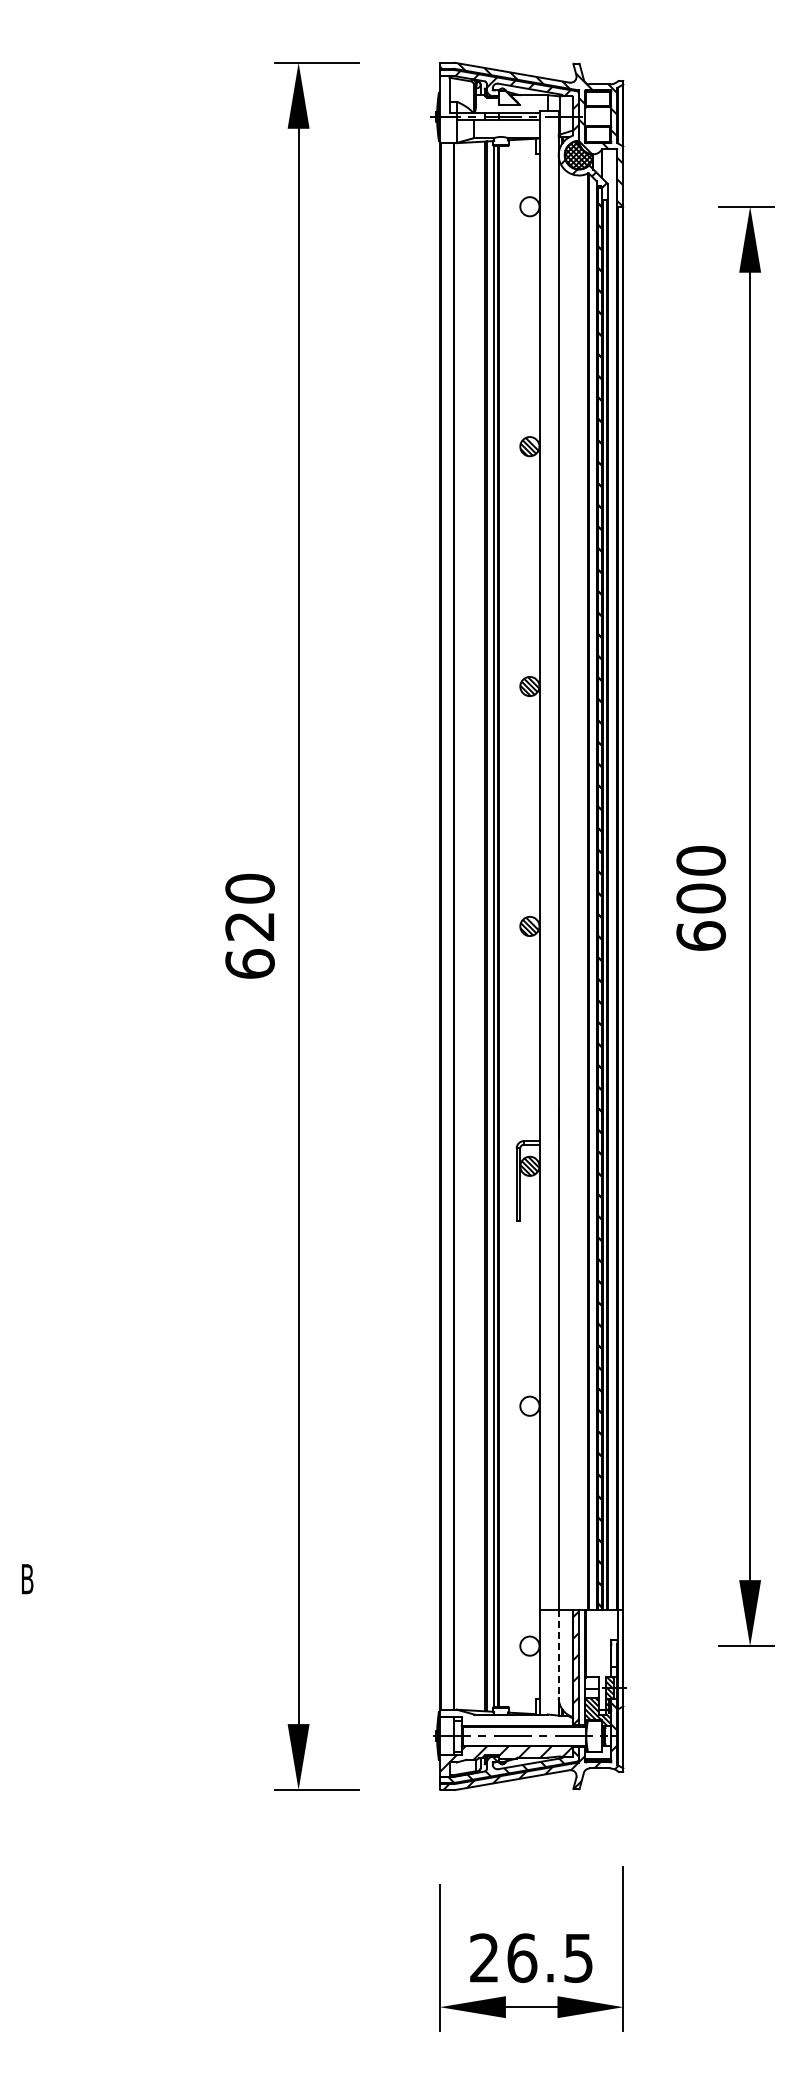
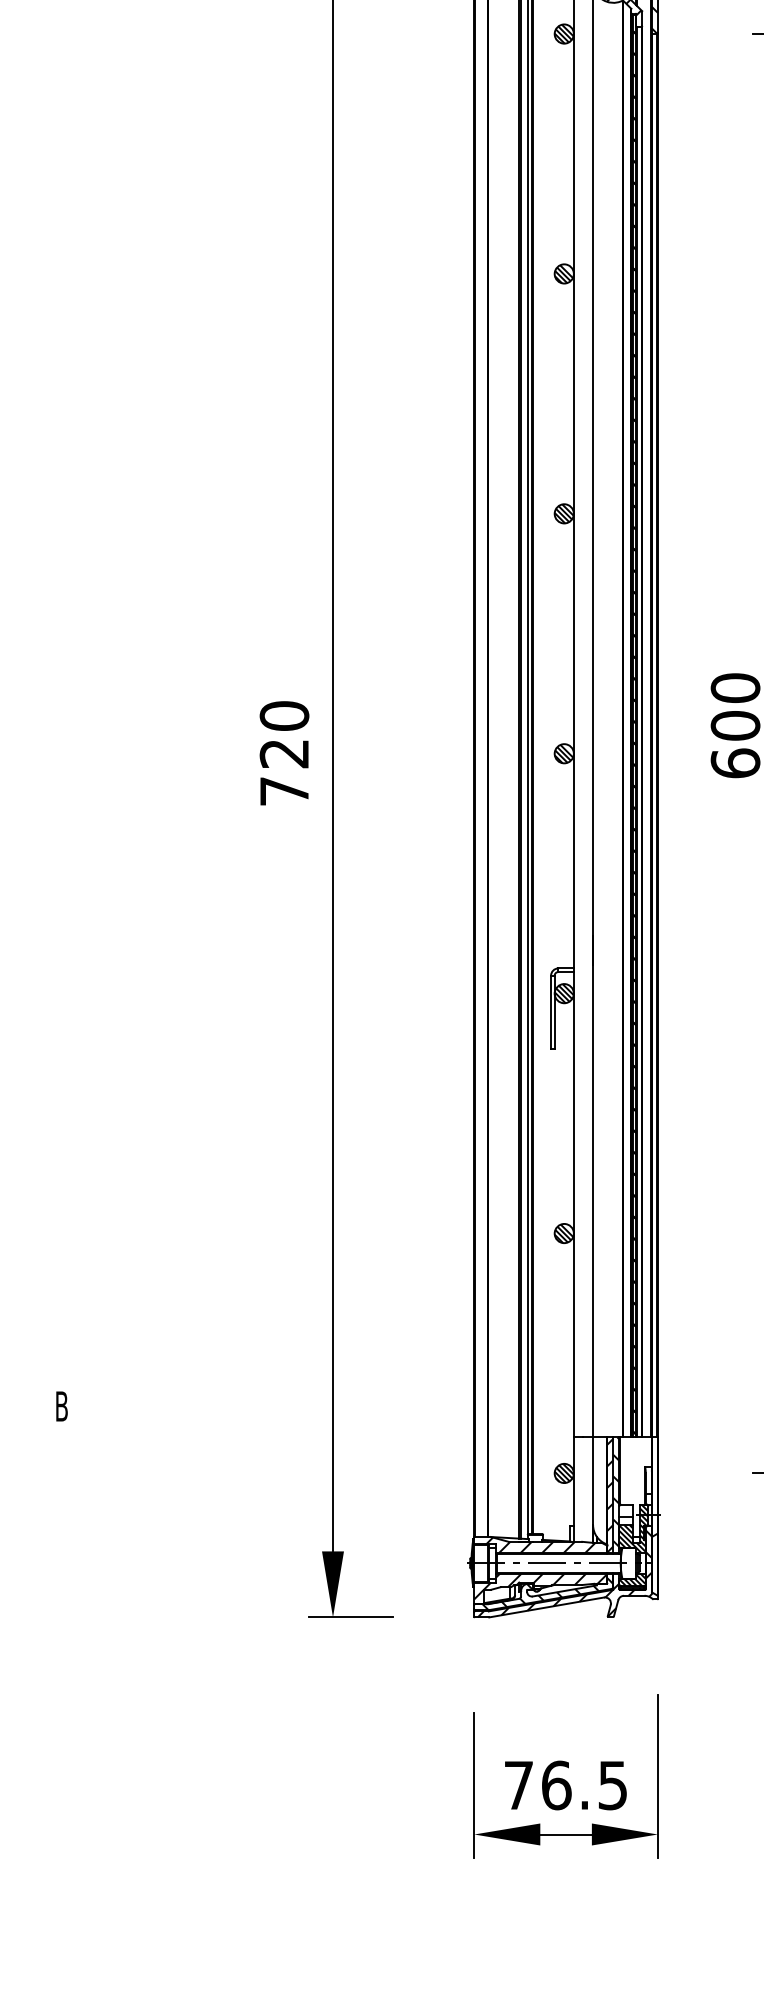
hatch: (529, 206) -> (563, 33), added
text: (249, 963) -> (283, 790), 620 -> 720
hatch: (529, 1406) -> (563, 1233), added
hatch: (529, 1645) -> (563, 1472), added
line: (558, 1653) -> (592, 1480), dashed -> solid
hatch: (582, 1664) -> (616, 1491), added
hatch: (512, 1717) -> (546, 1544), added
hatch: (598, 1752) -> (632, 1579), added
text: (484, 1957) -> (518, 1784), 26.5 -> 76.5

